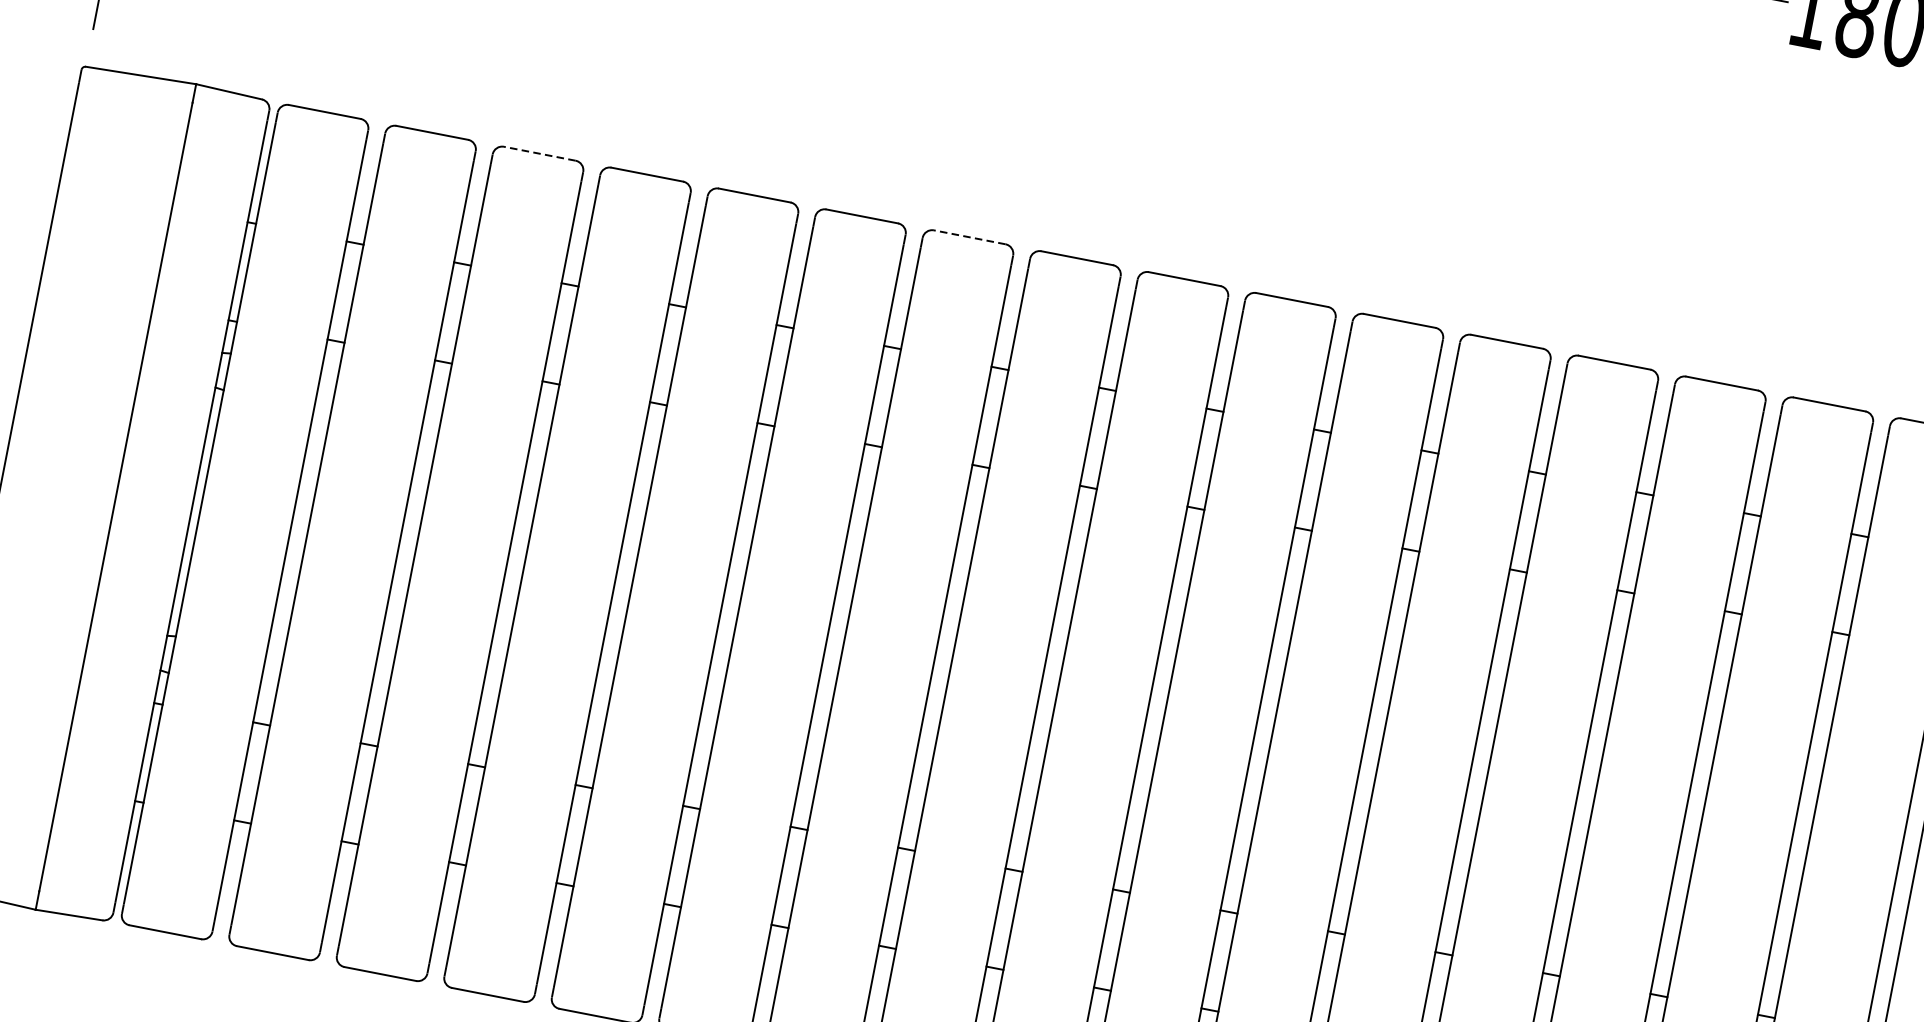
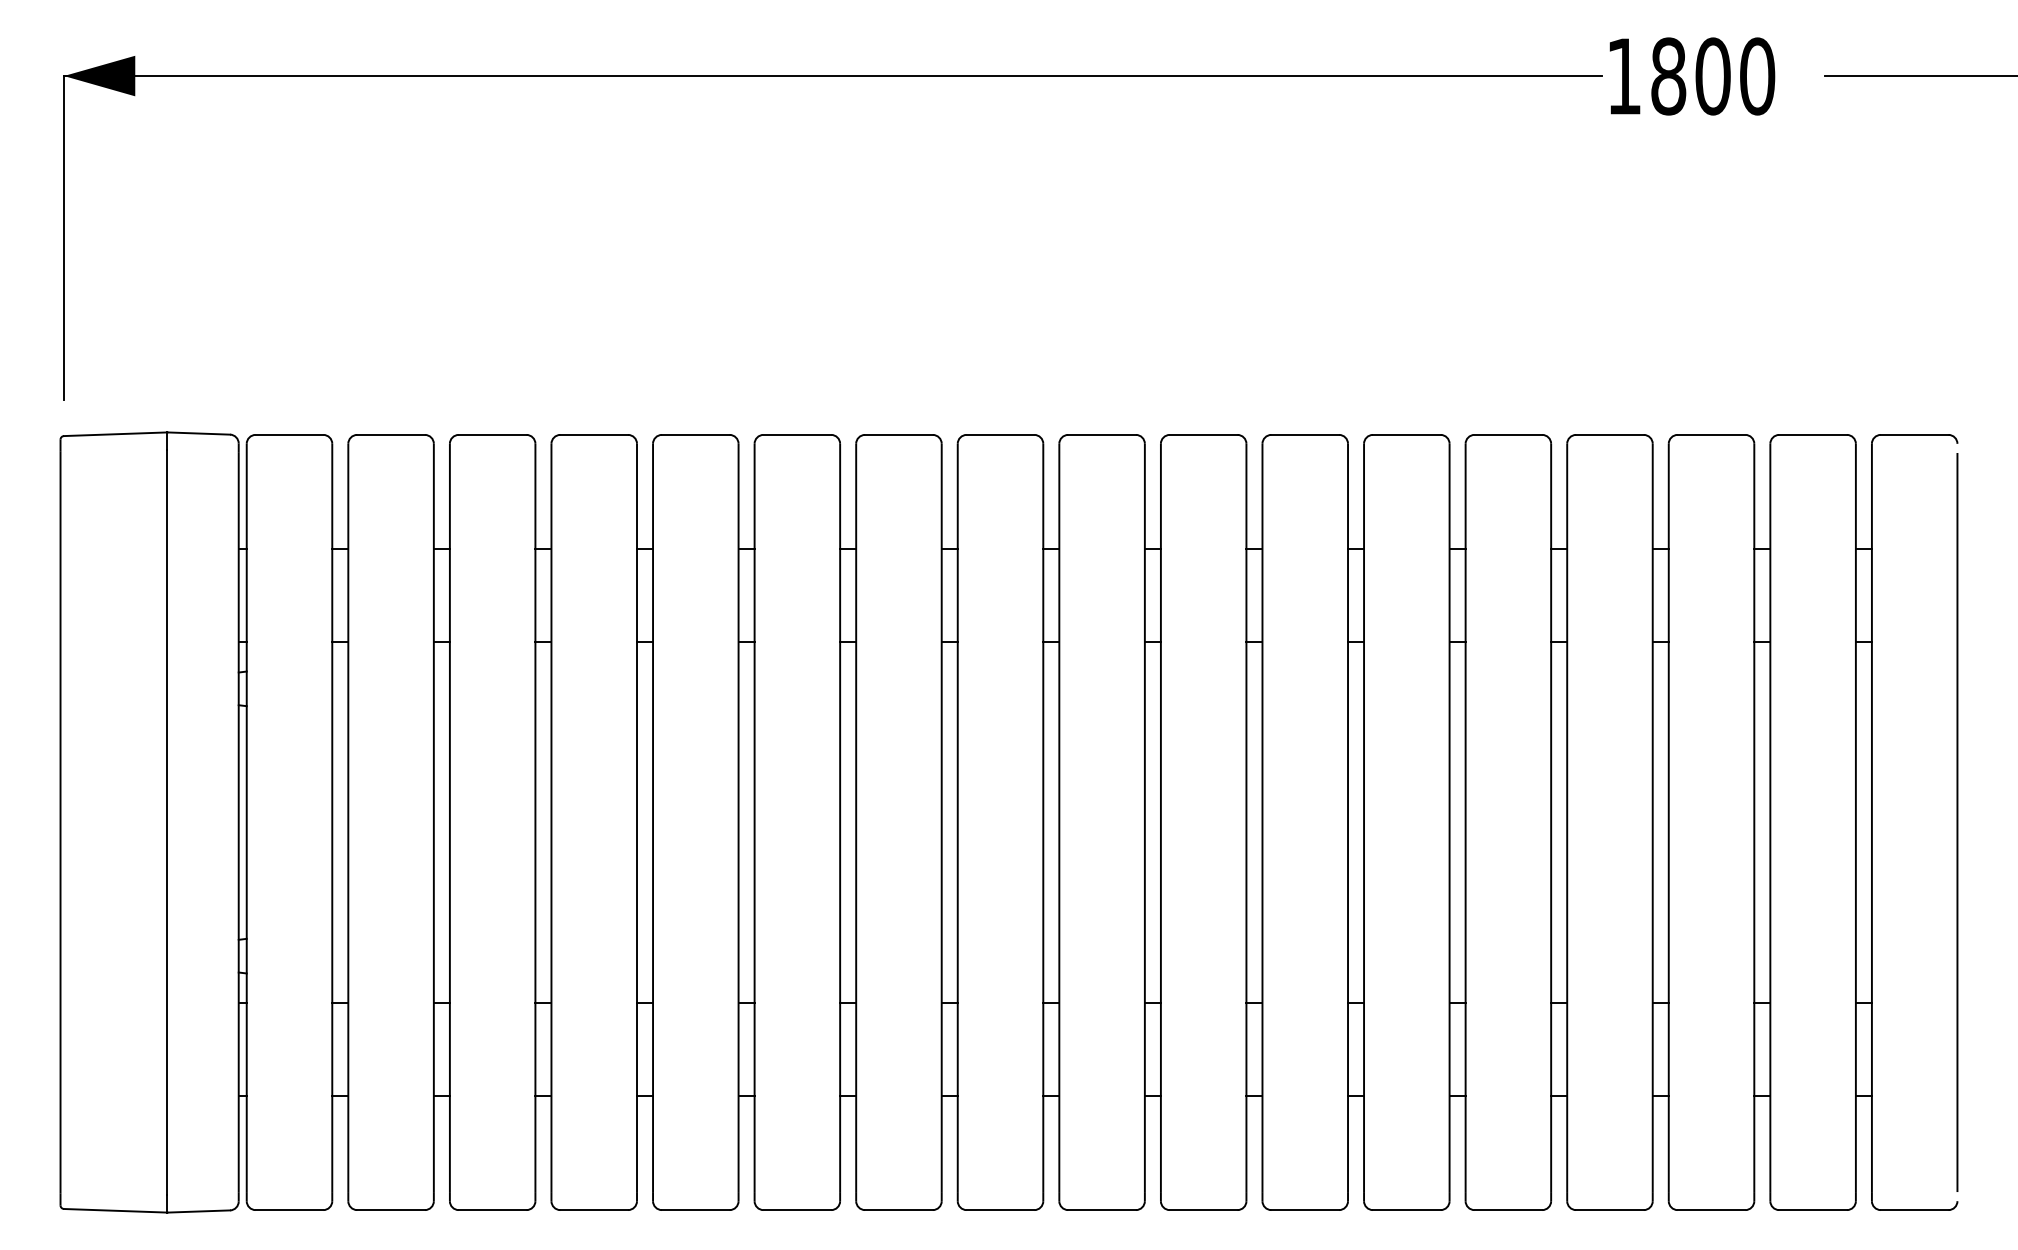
line: (539, 153) -> (492, 434), dashed -> solid
line: (969, 236) -> (898, 434), dashed -> solid

